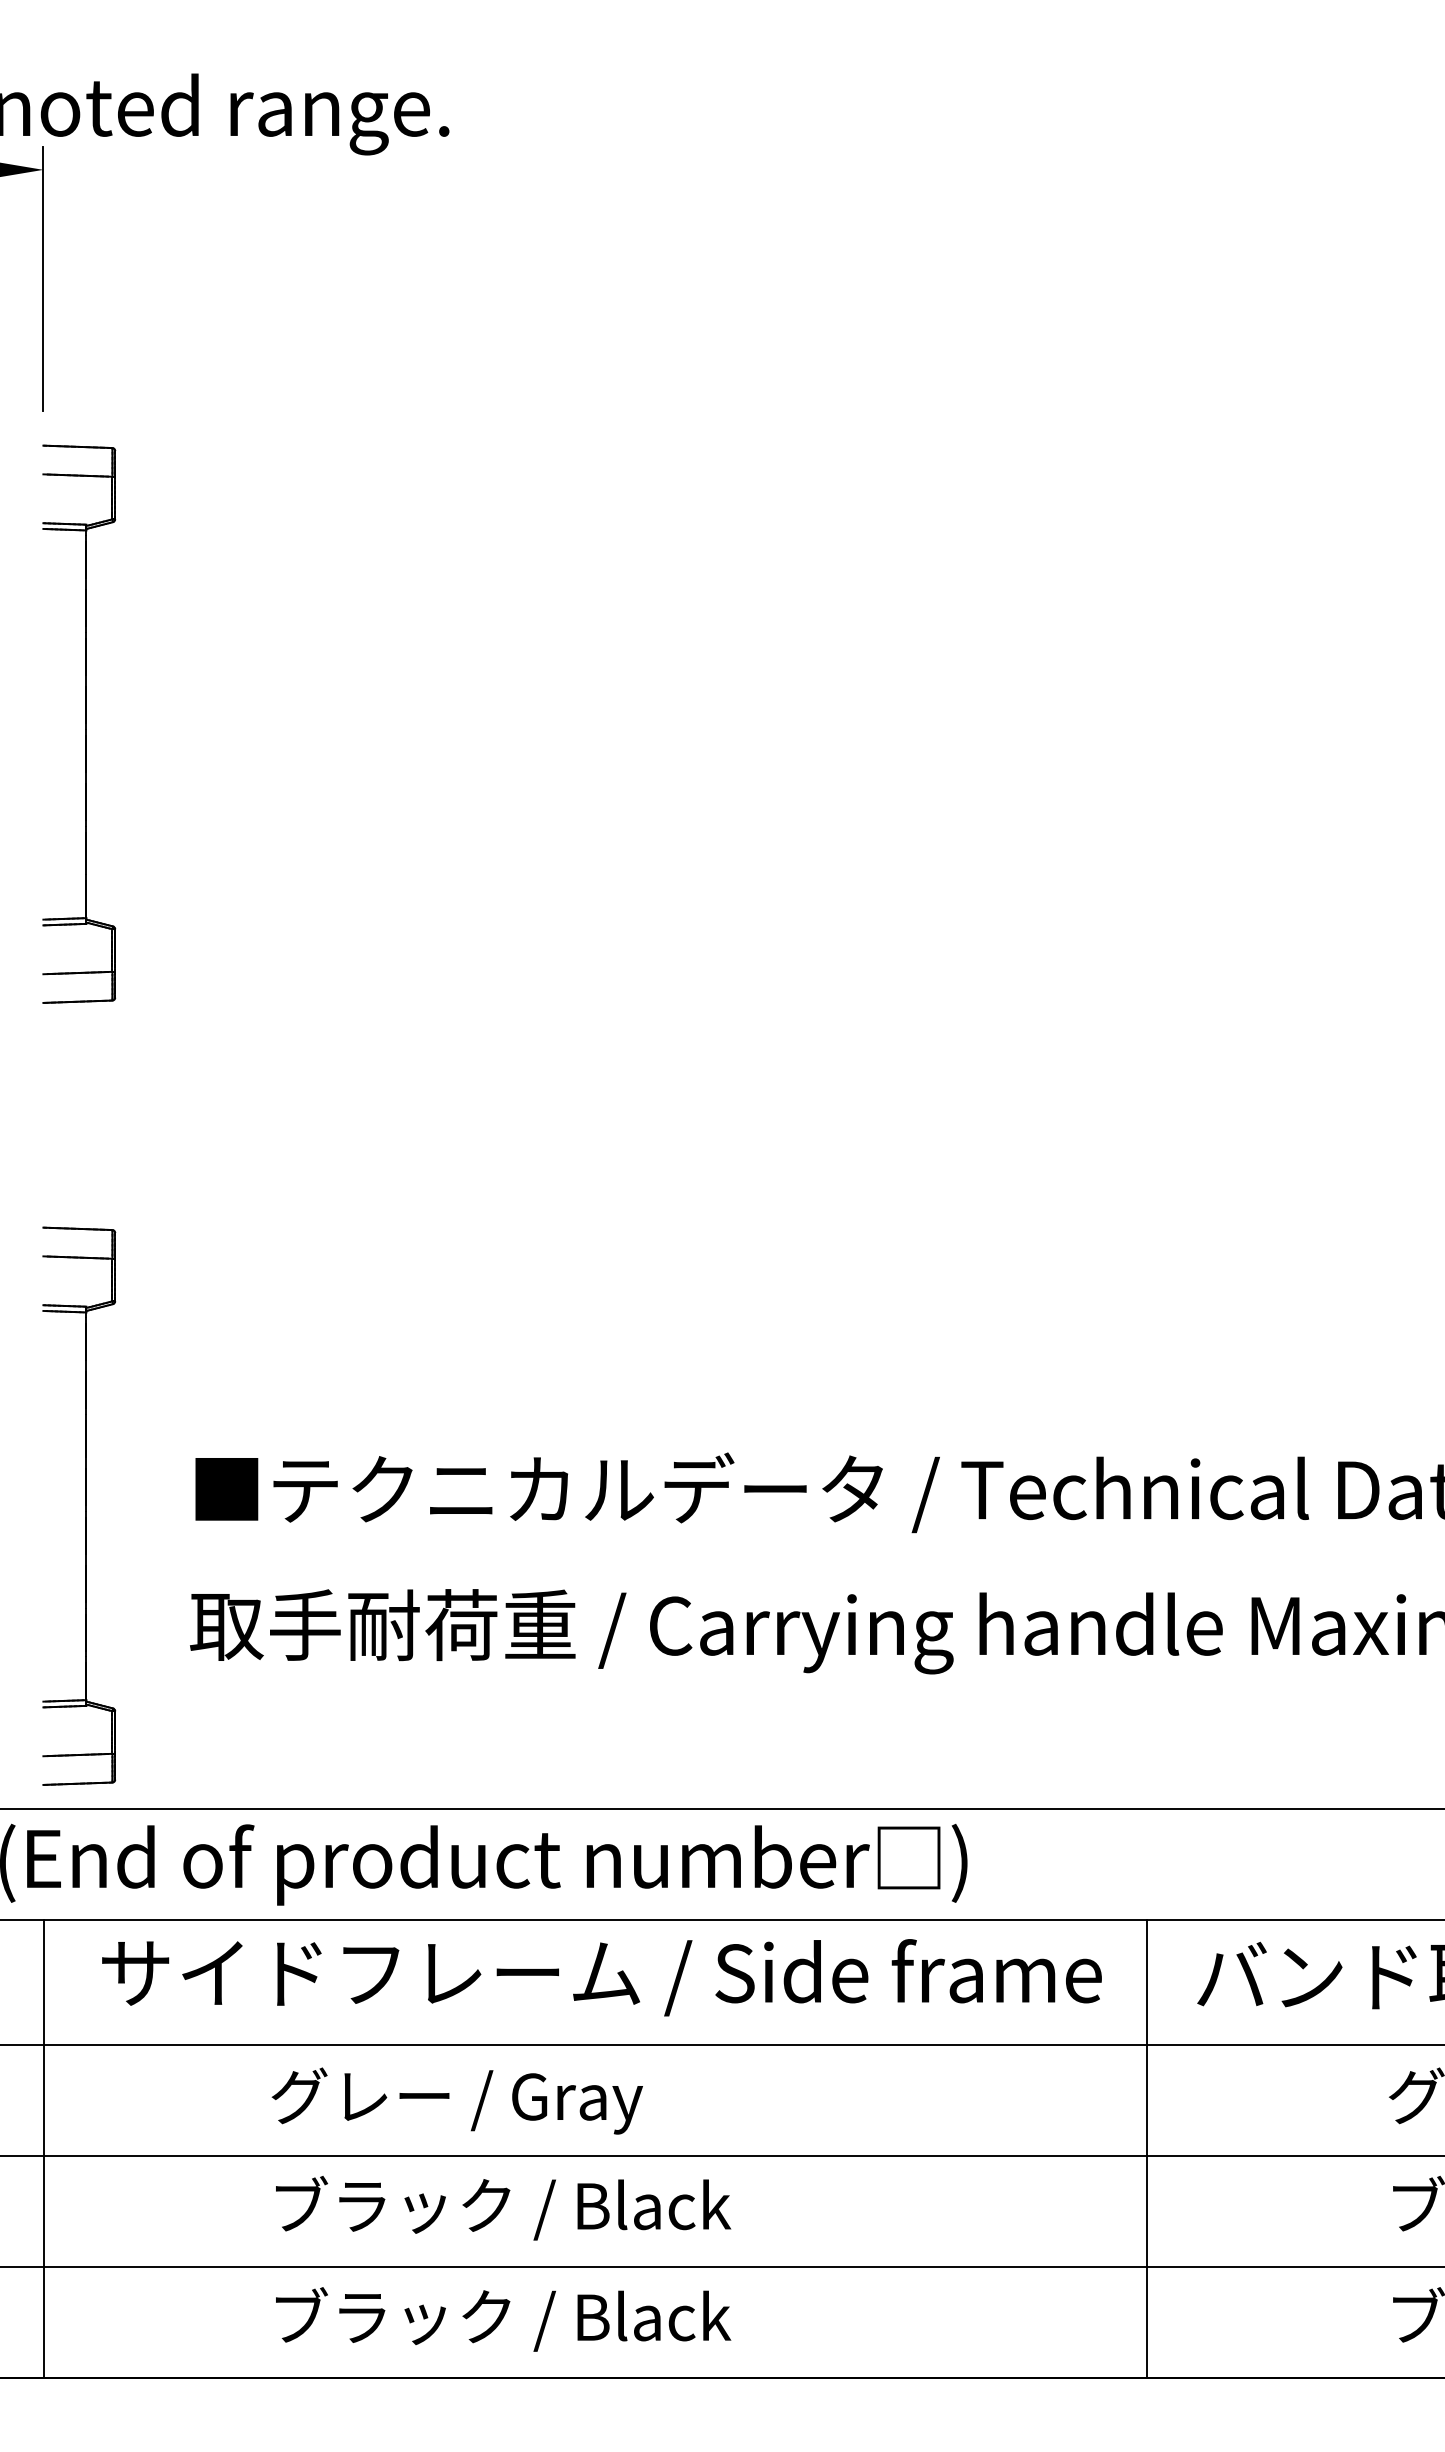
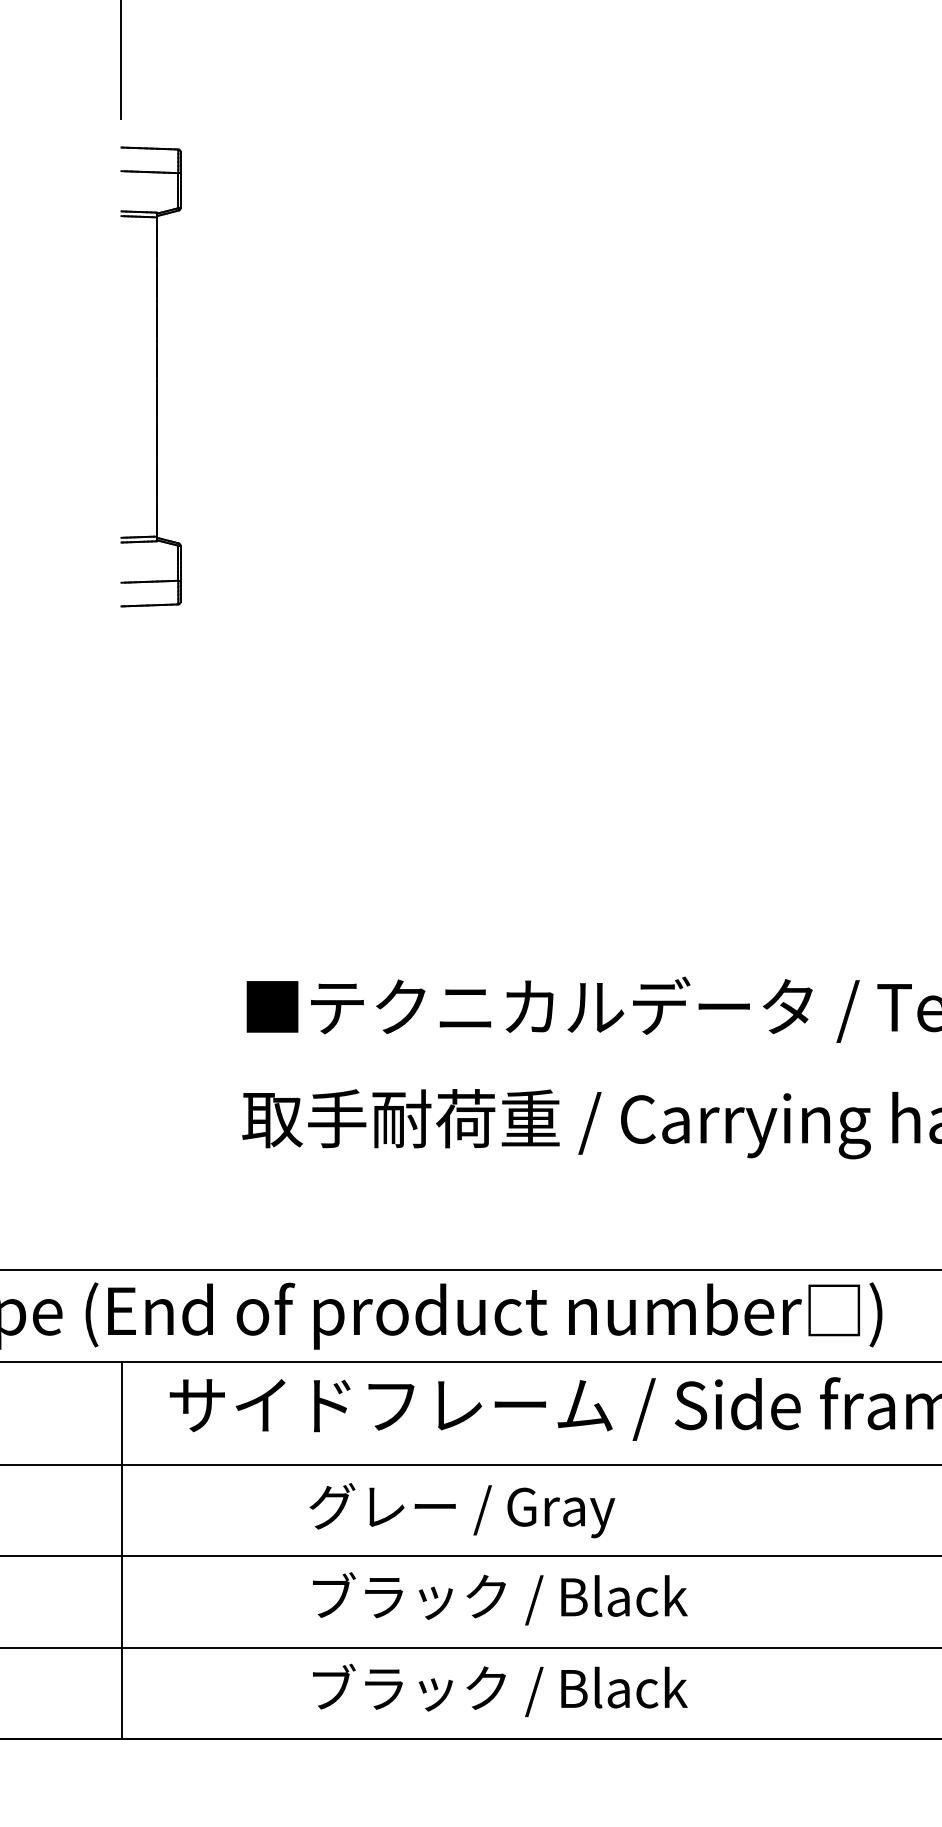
part: (79, 1505) -> (151, 1020), removed

